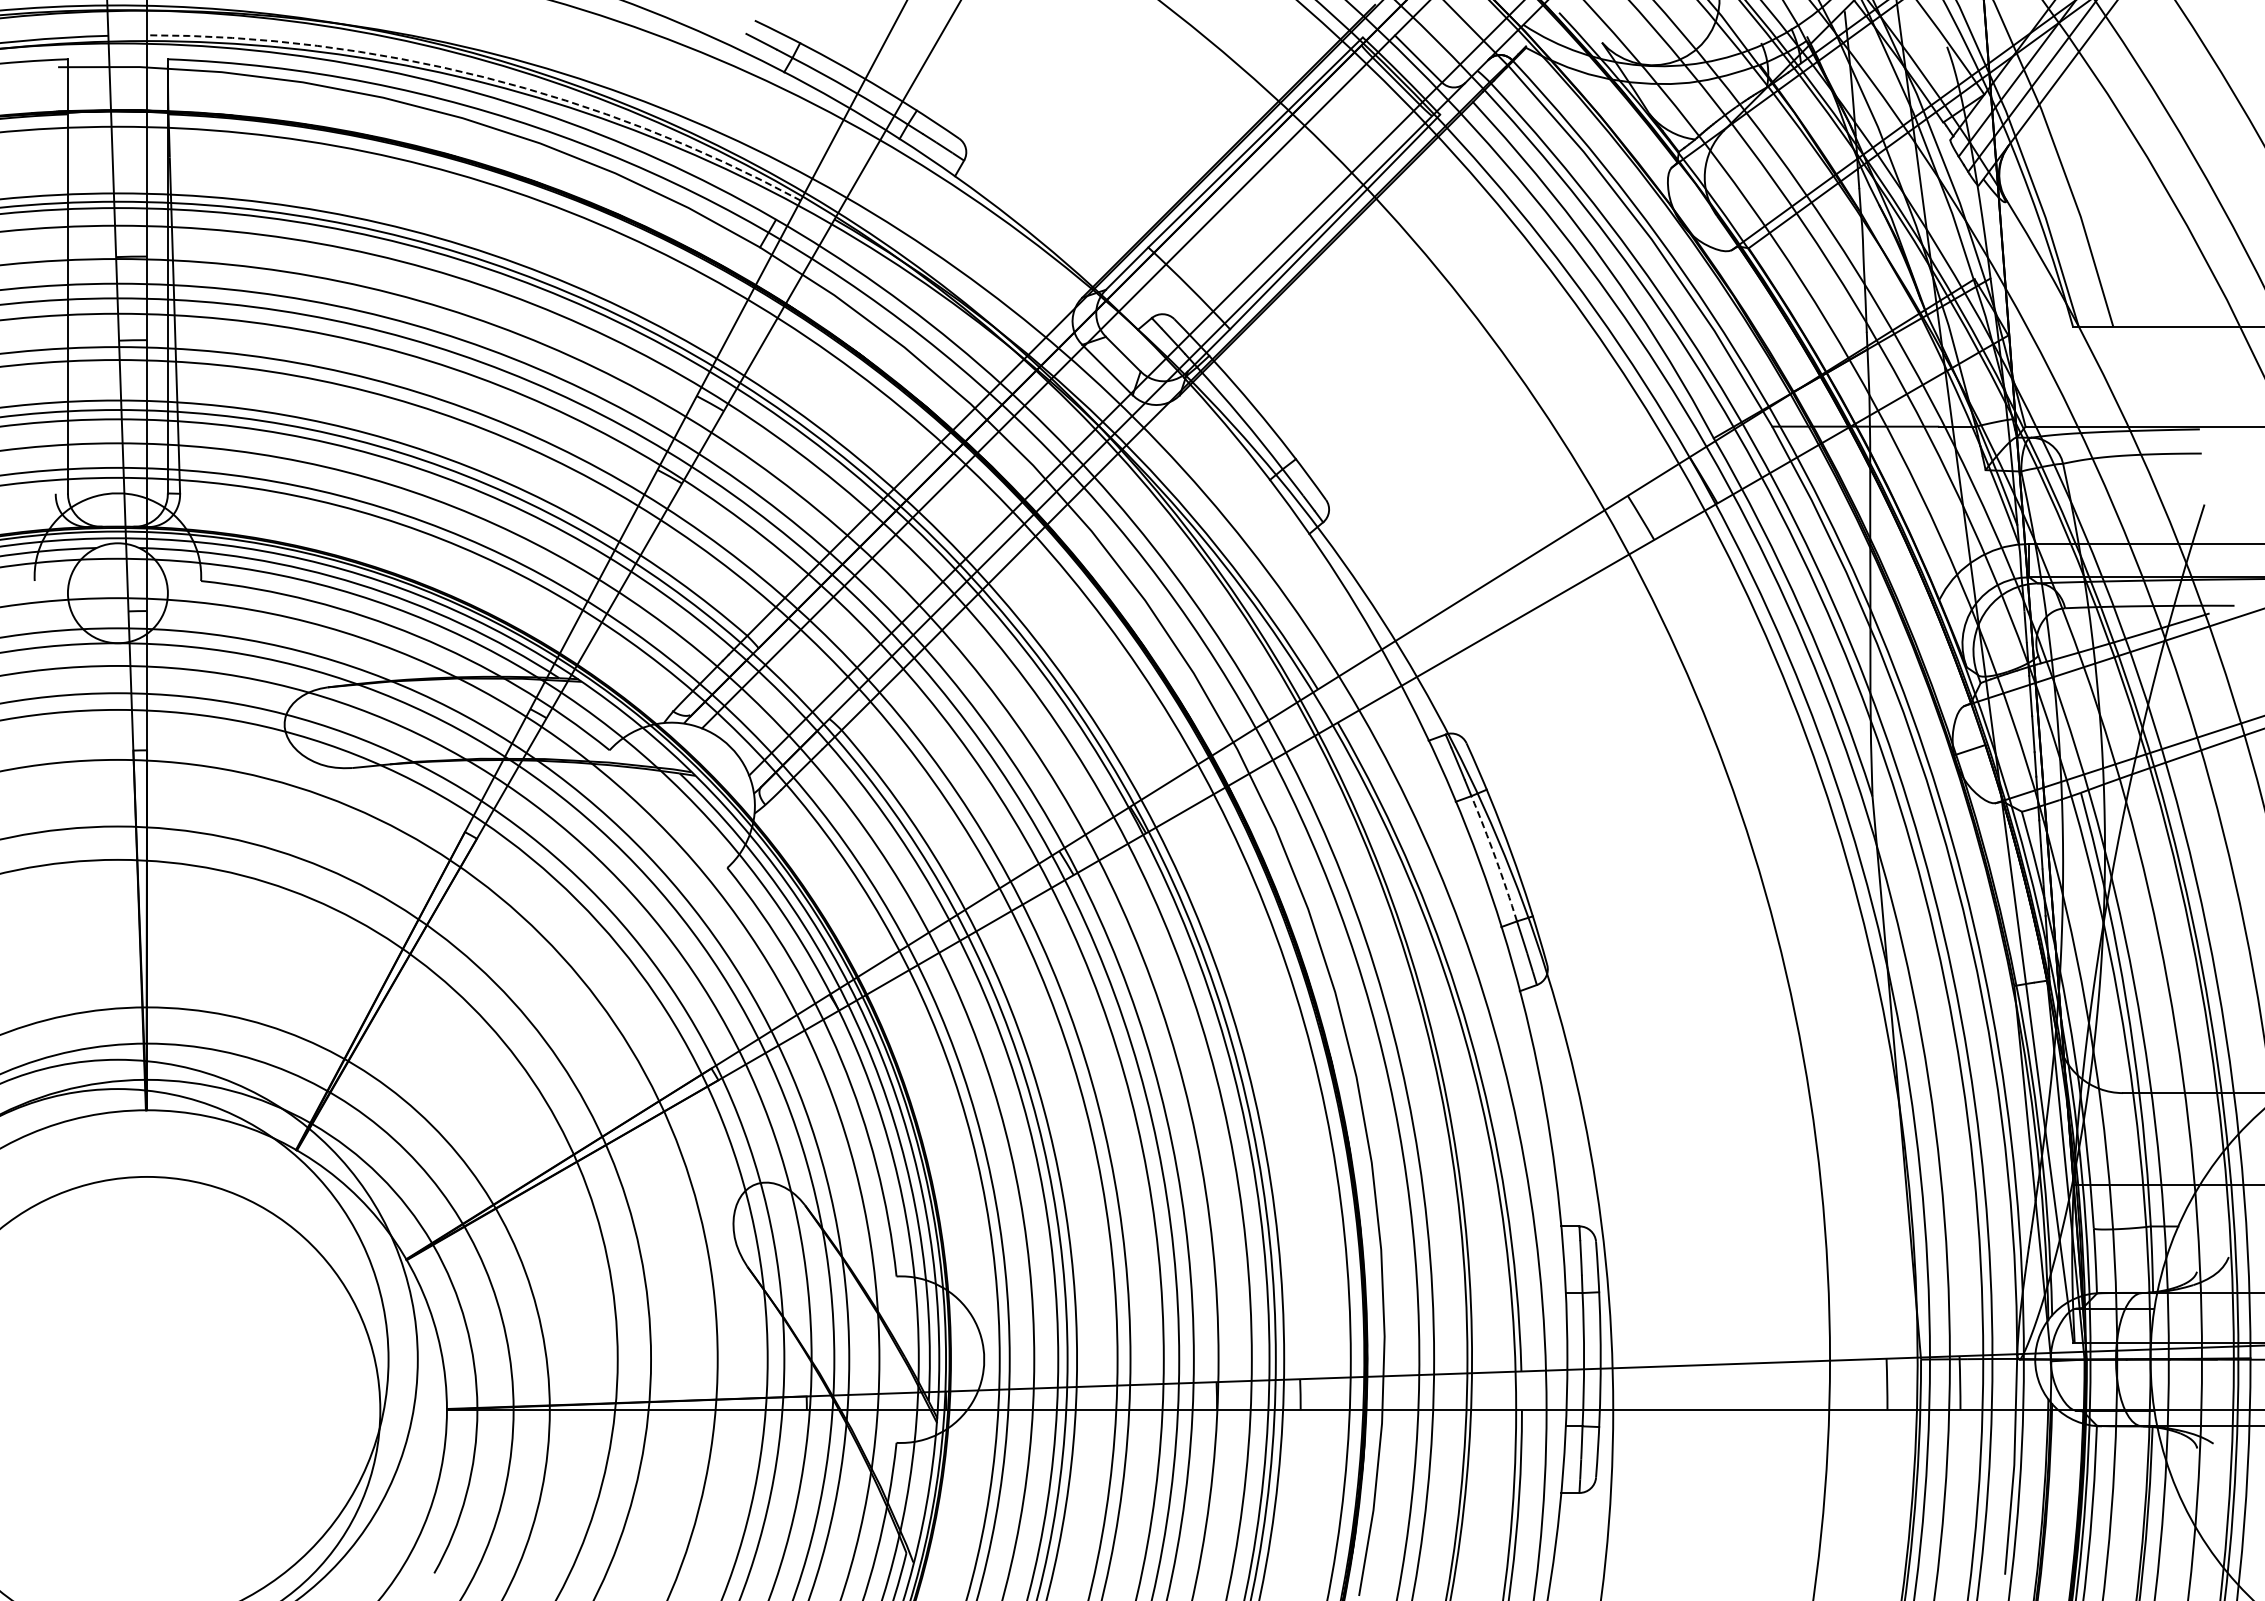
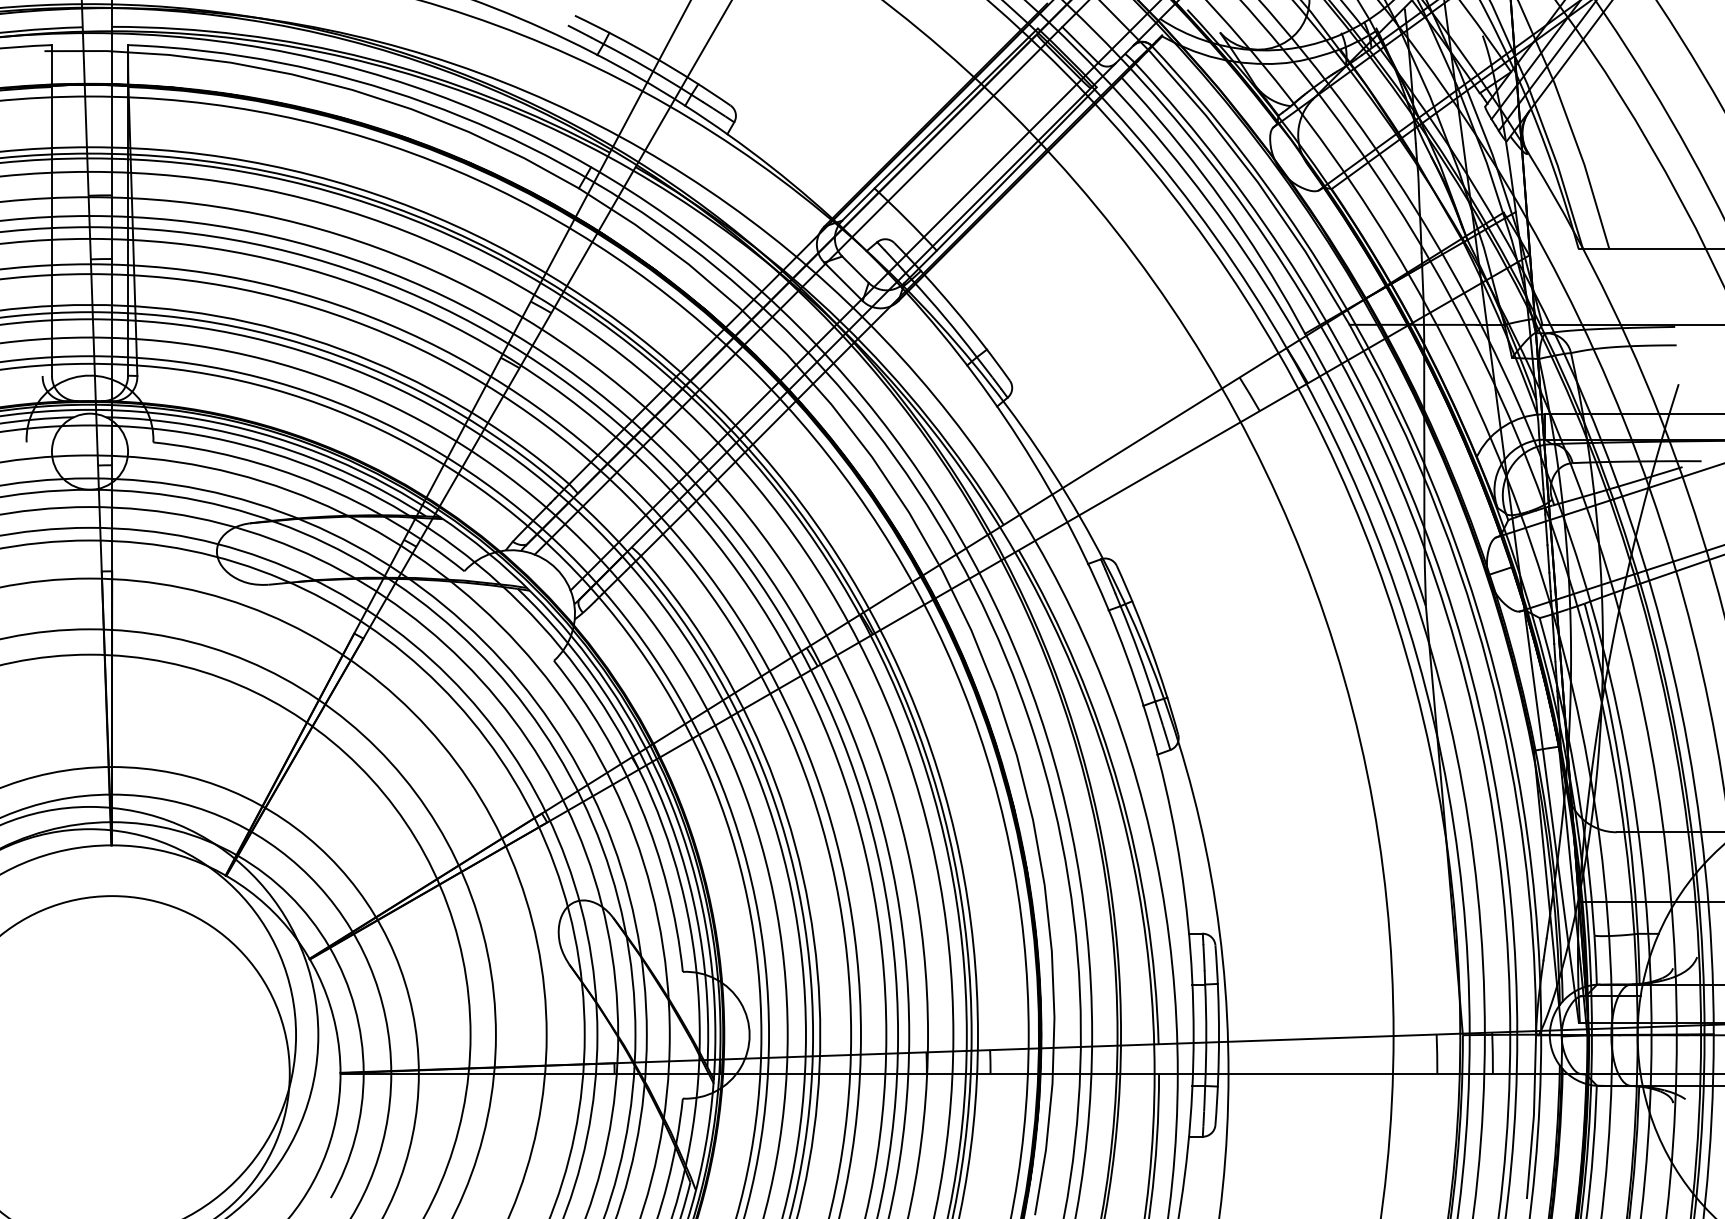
arc: (484, 77) -> (369, 59), dashed -> solid
arc: (1495, 858) -> (1138, 653), dashed -> solid

